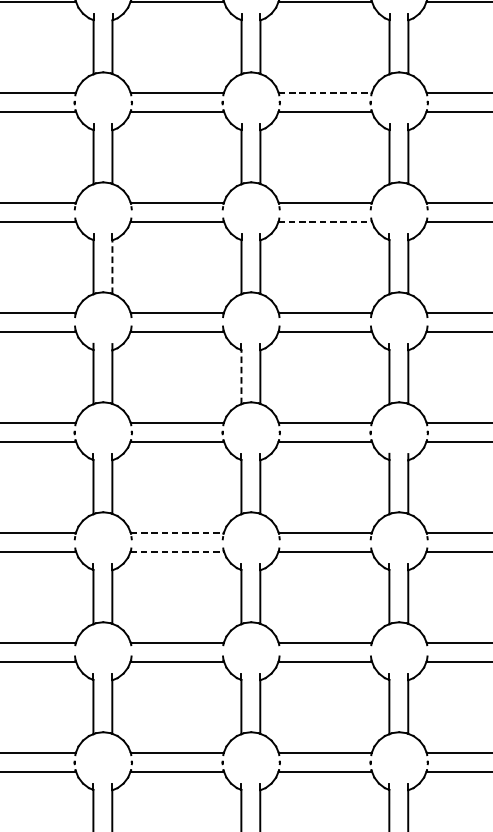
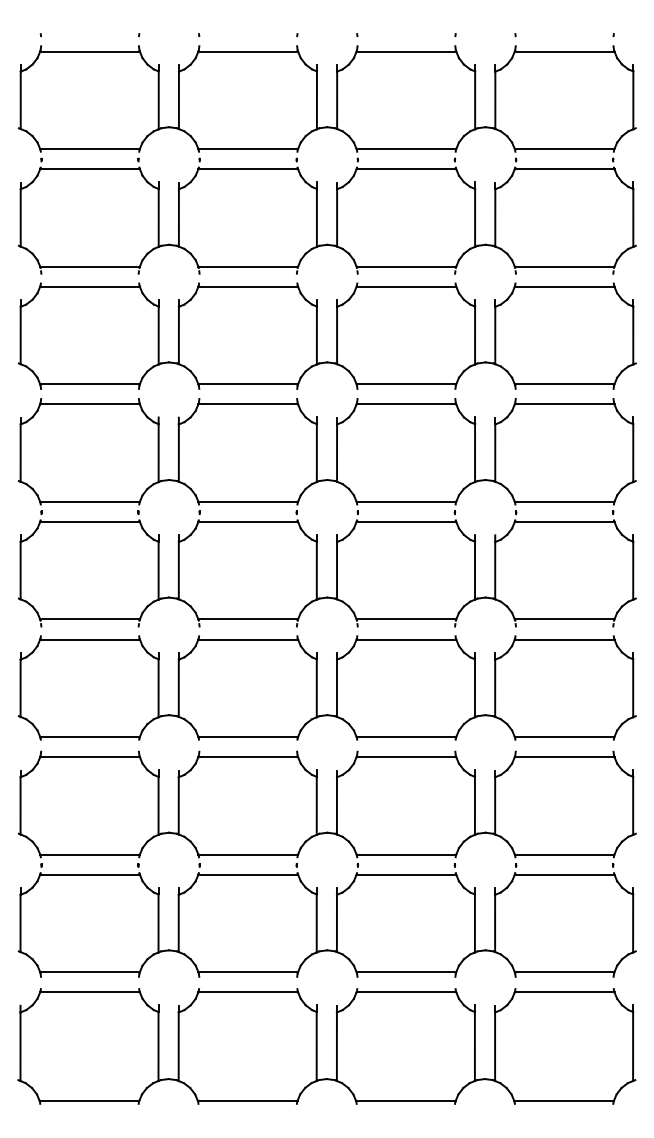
line: (325, 93) -> (406, 149), dashed -> solid
line: (325, 221) -> (406, 286), dashed -> solid
line: (112, 267) -> (178, 335), dashed -> solid
line: (241, 377) -> (316, 453), dashed -> solid
line: (177, 532) -> (248, 619), dashed -> solid
line: (177, 551) -> (248, 639), dashed -> solid

